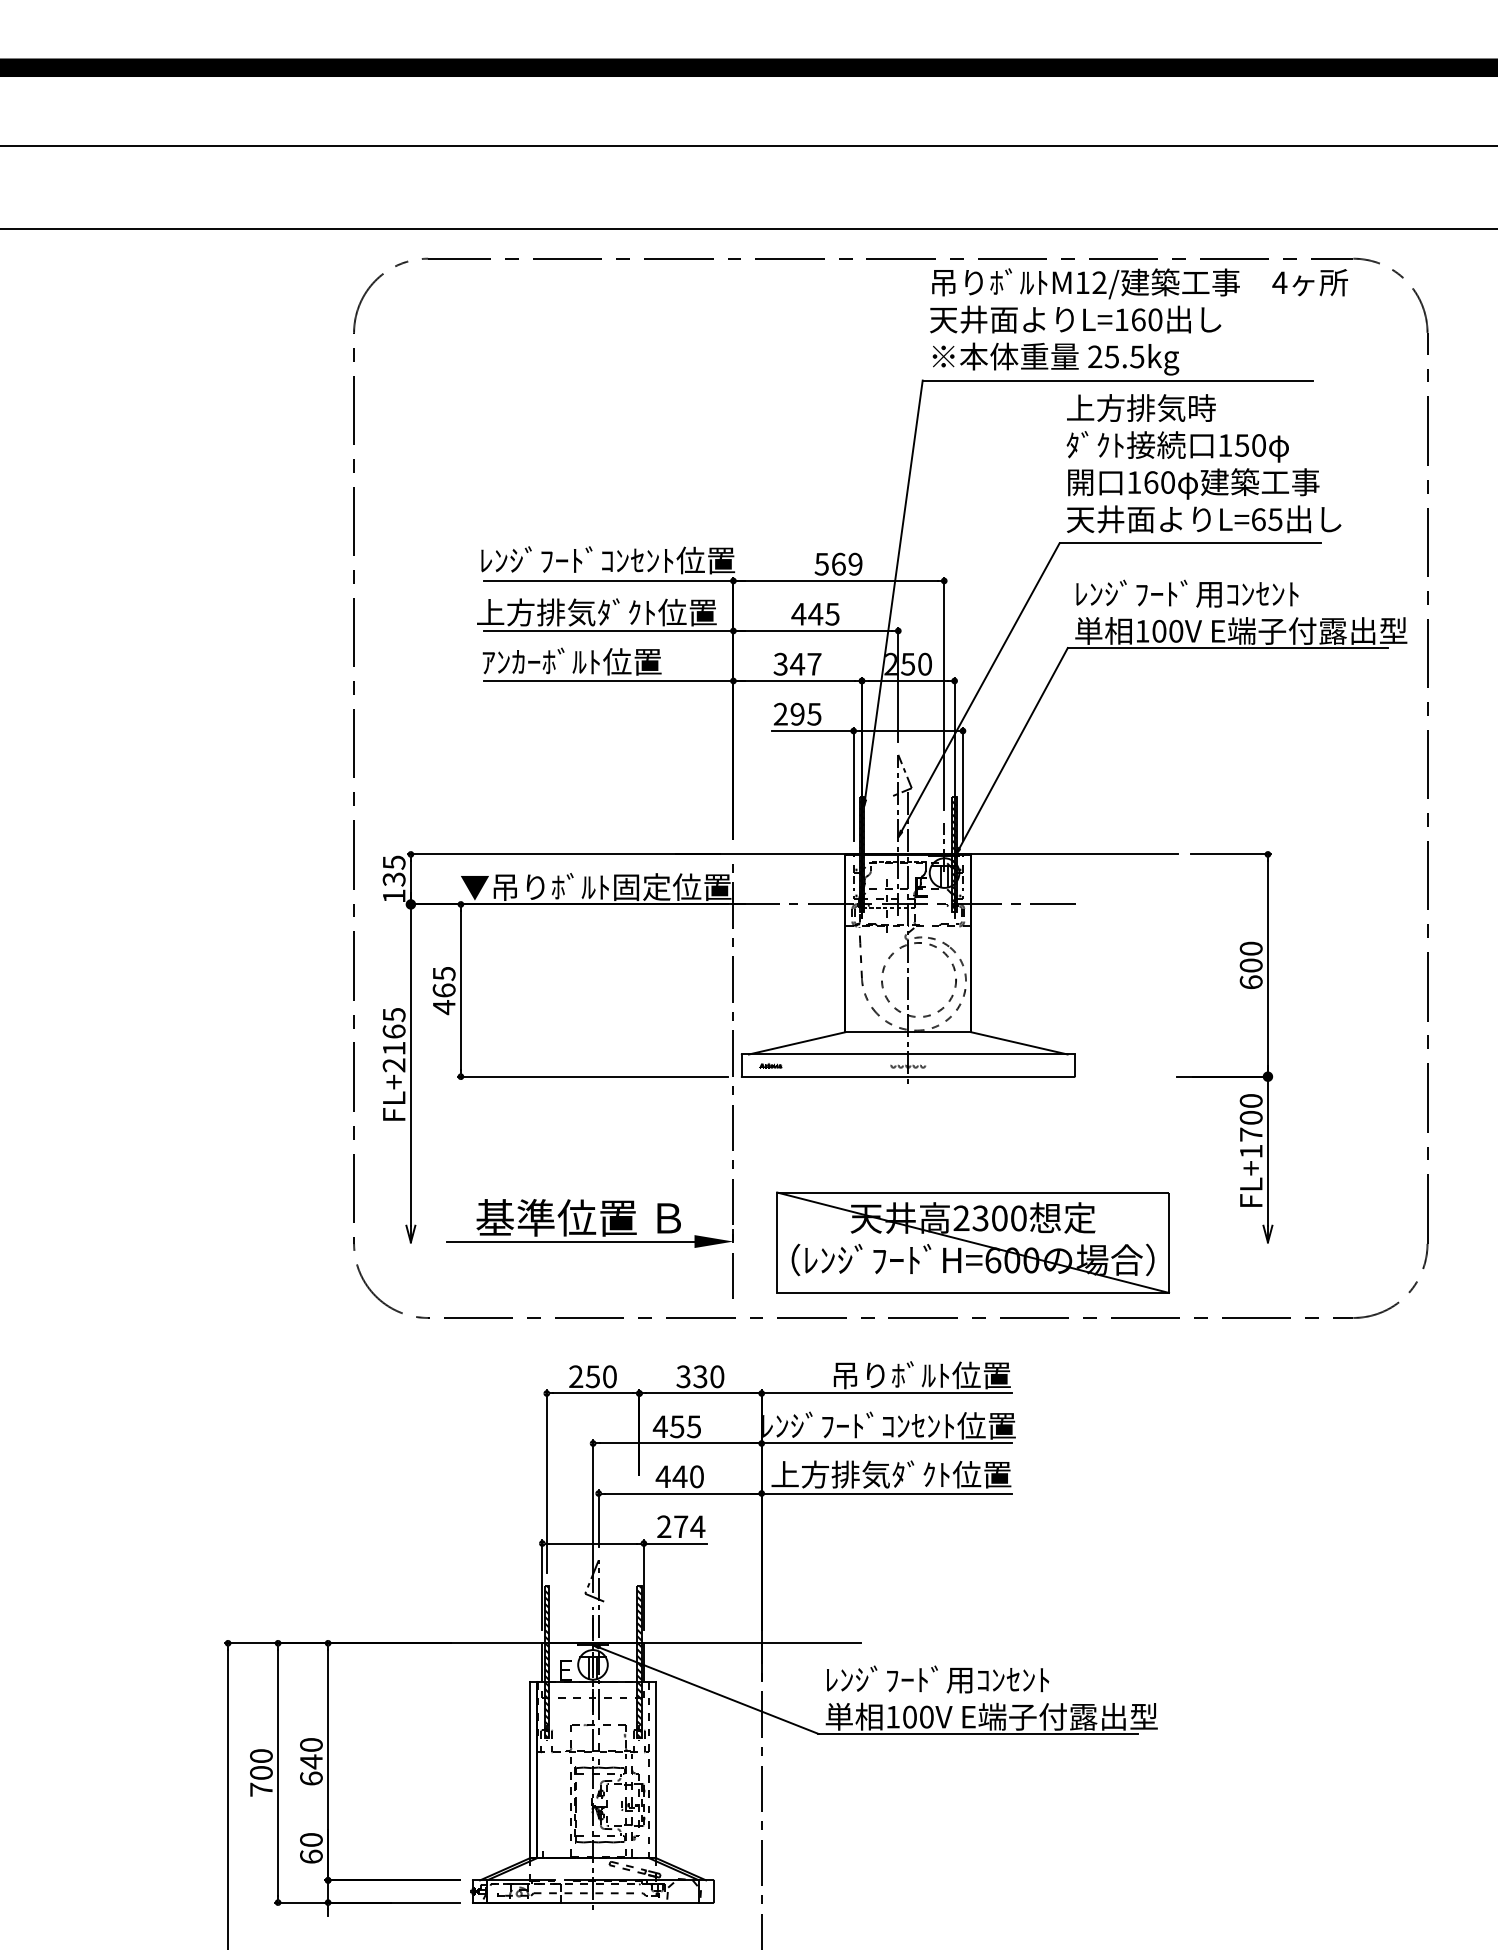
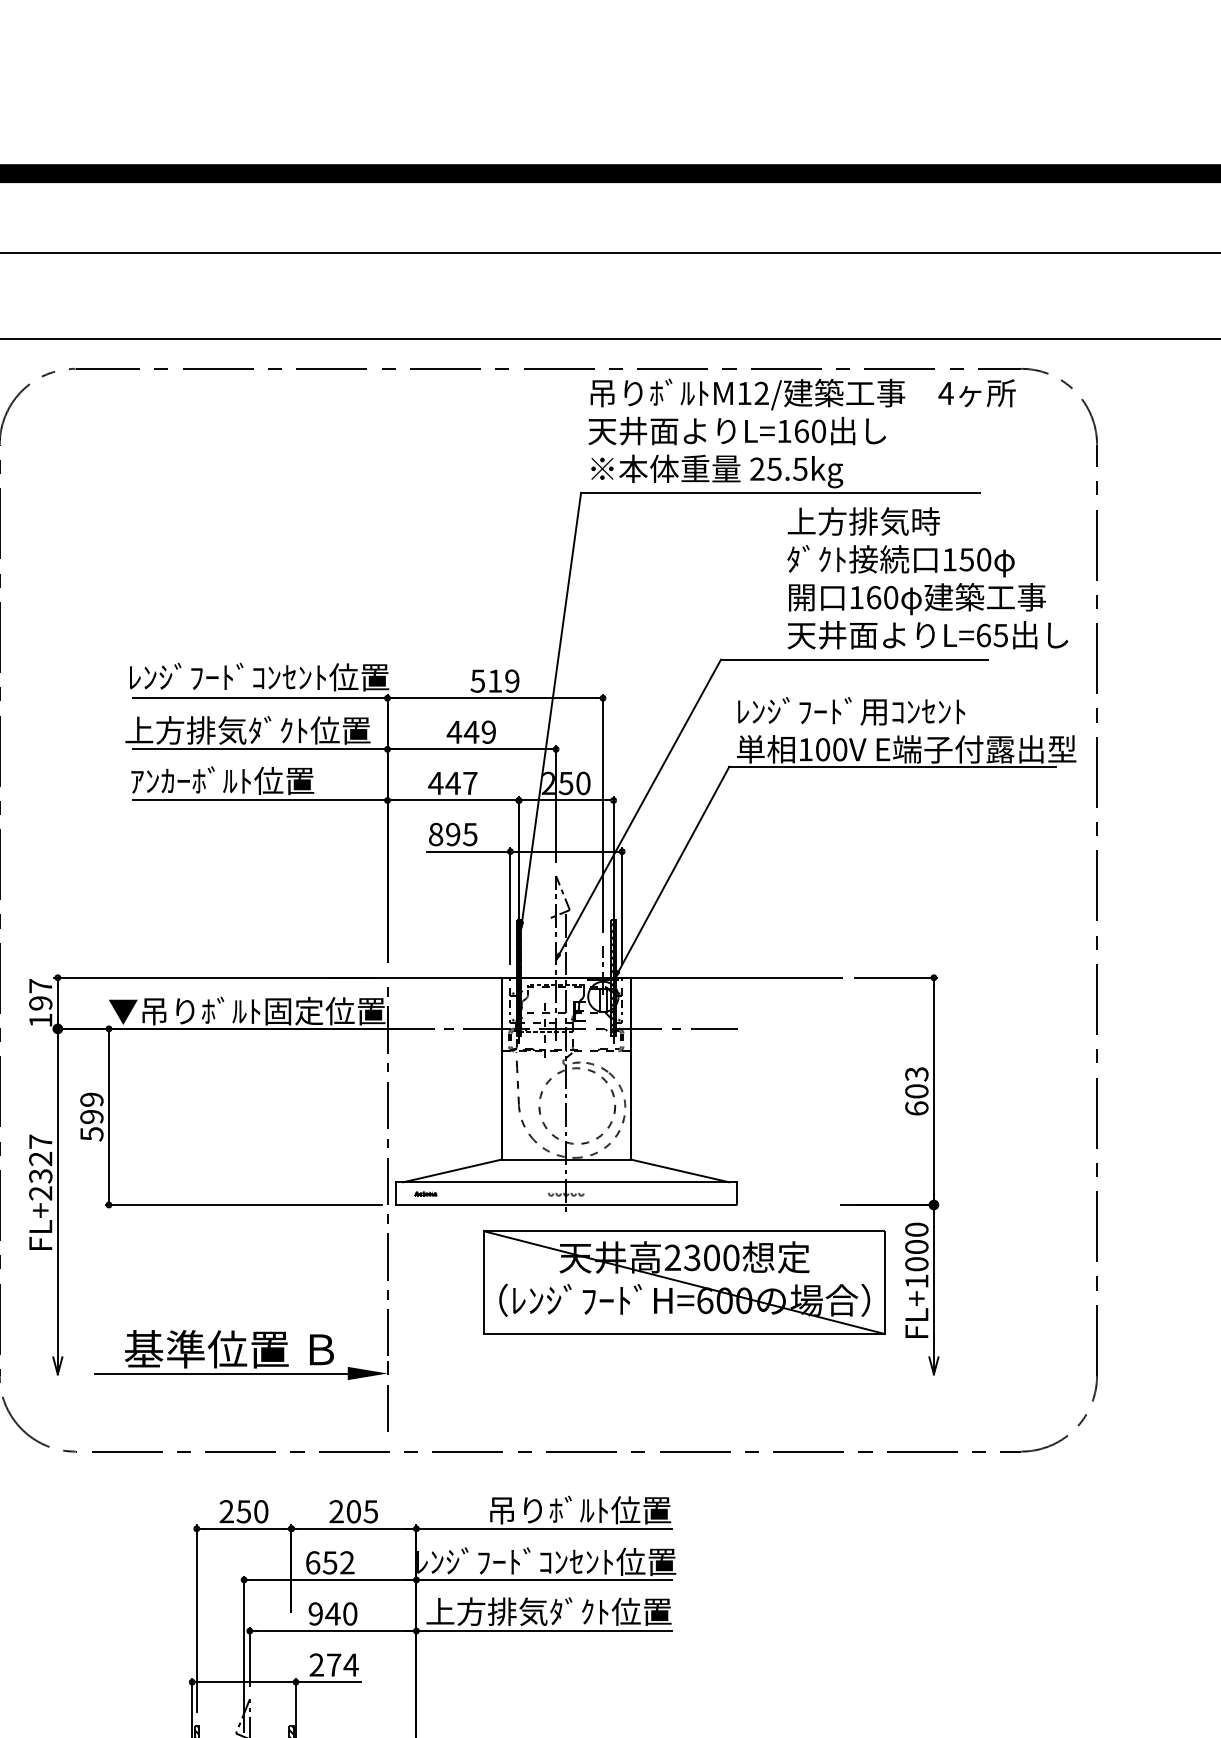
text: (1203, 463) -> (927, 578), moved
text: (838, 563) -> (494, 680), 569 -> 519
text: (832, 613) -> (488, 731), 445 -> 449
text: (780, 663) -> (435, 782), 347 -> 447
text: (780, 713) -> (435, 833), 295 -> 895
text: (394, 870) -> (41, 994), 135 -> 197
text: (1250, 948) -> (916, 1073), 600 -> 603
text: (443, 991) -> (91, 1117), 465 -> 599
text: (393, 1031) -> (40, 1158), FL+2165 -> FL+2327
text: (1250, 1134) -> (916, 1264), FL+1700 -> FL+1000
part: (972, 1242) -> (684, 1282), moved
text: (700, 1376) -> (353, 1511), 330 -> 205
text: (676, 1426) -> (329, 1562), 455 -> 652
text: (662, 1476) -> (315, 1613), 440 -> 940

